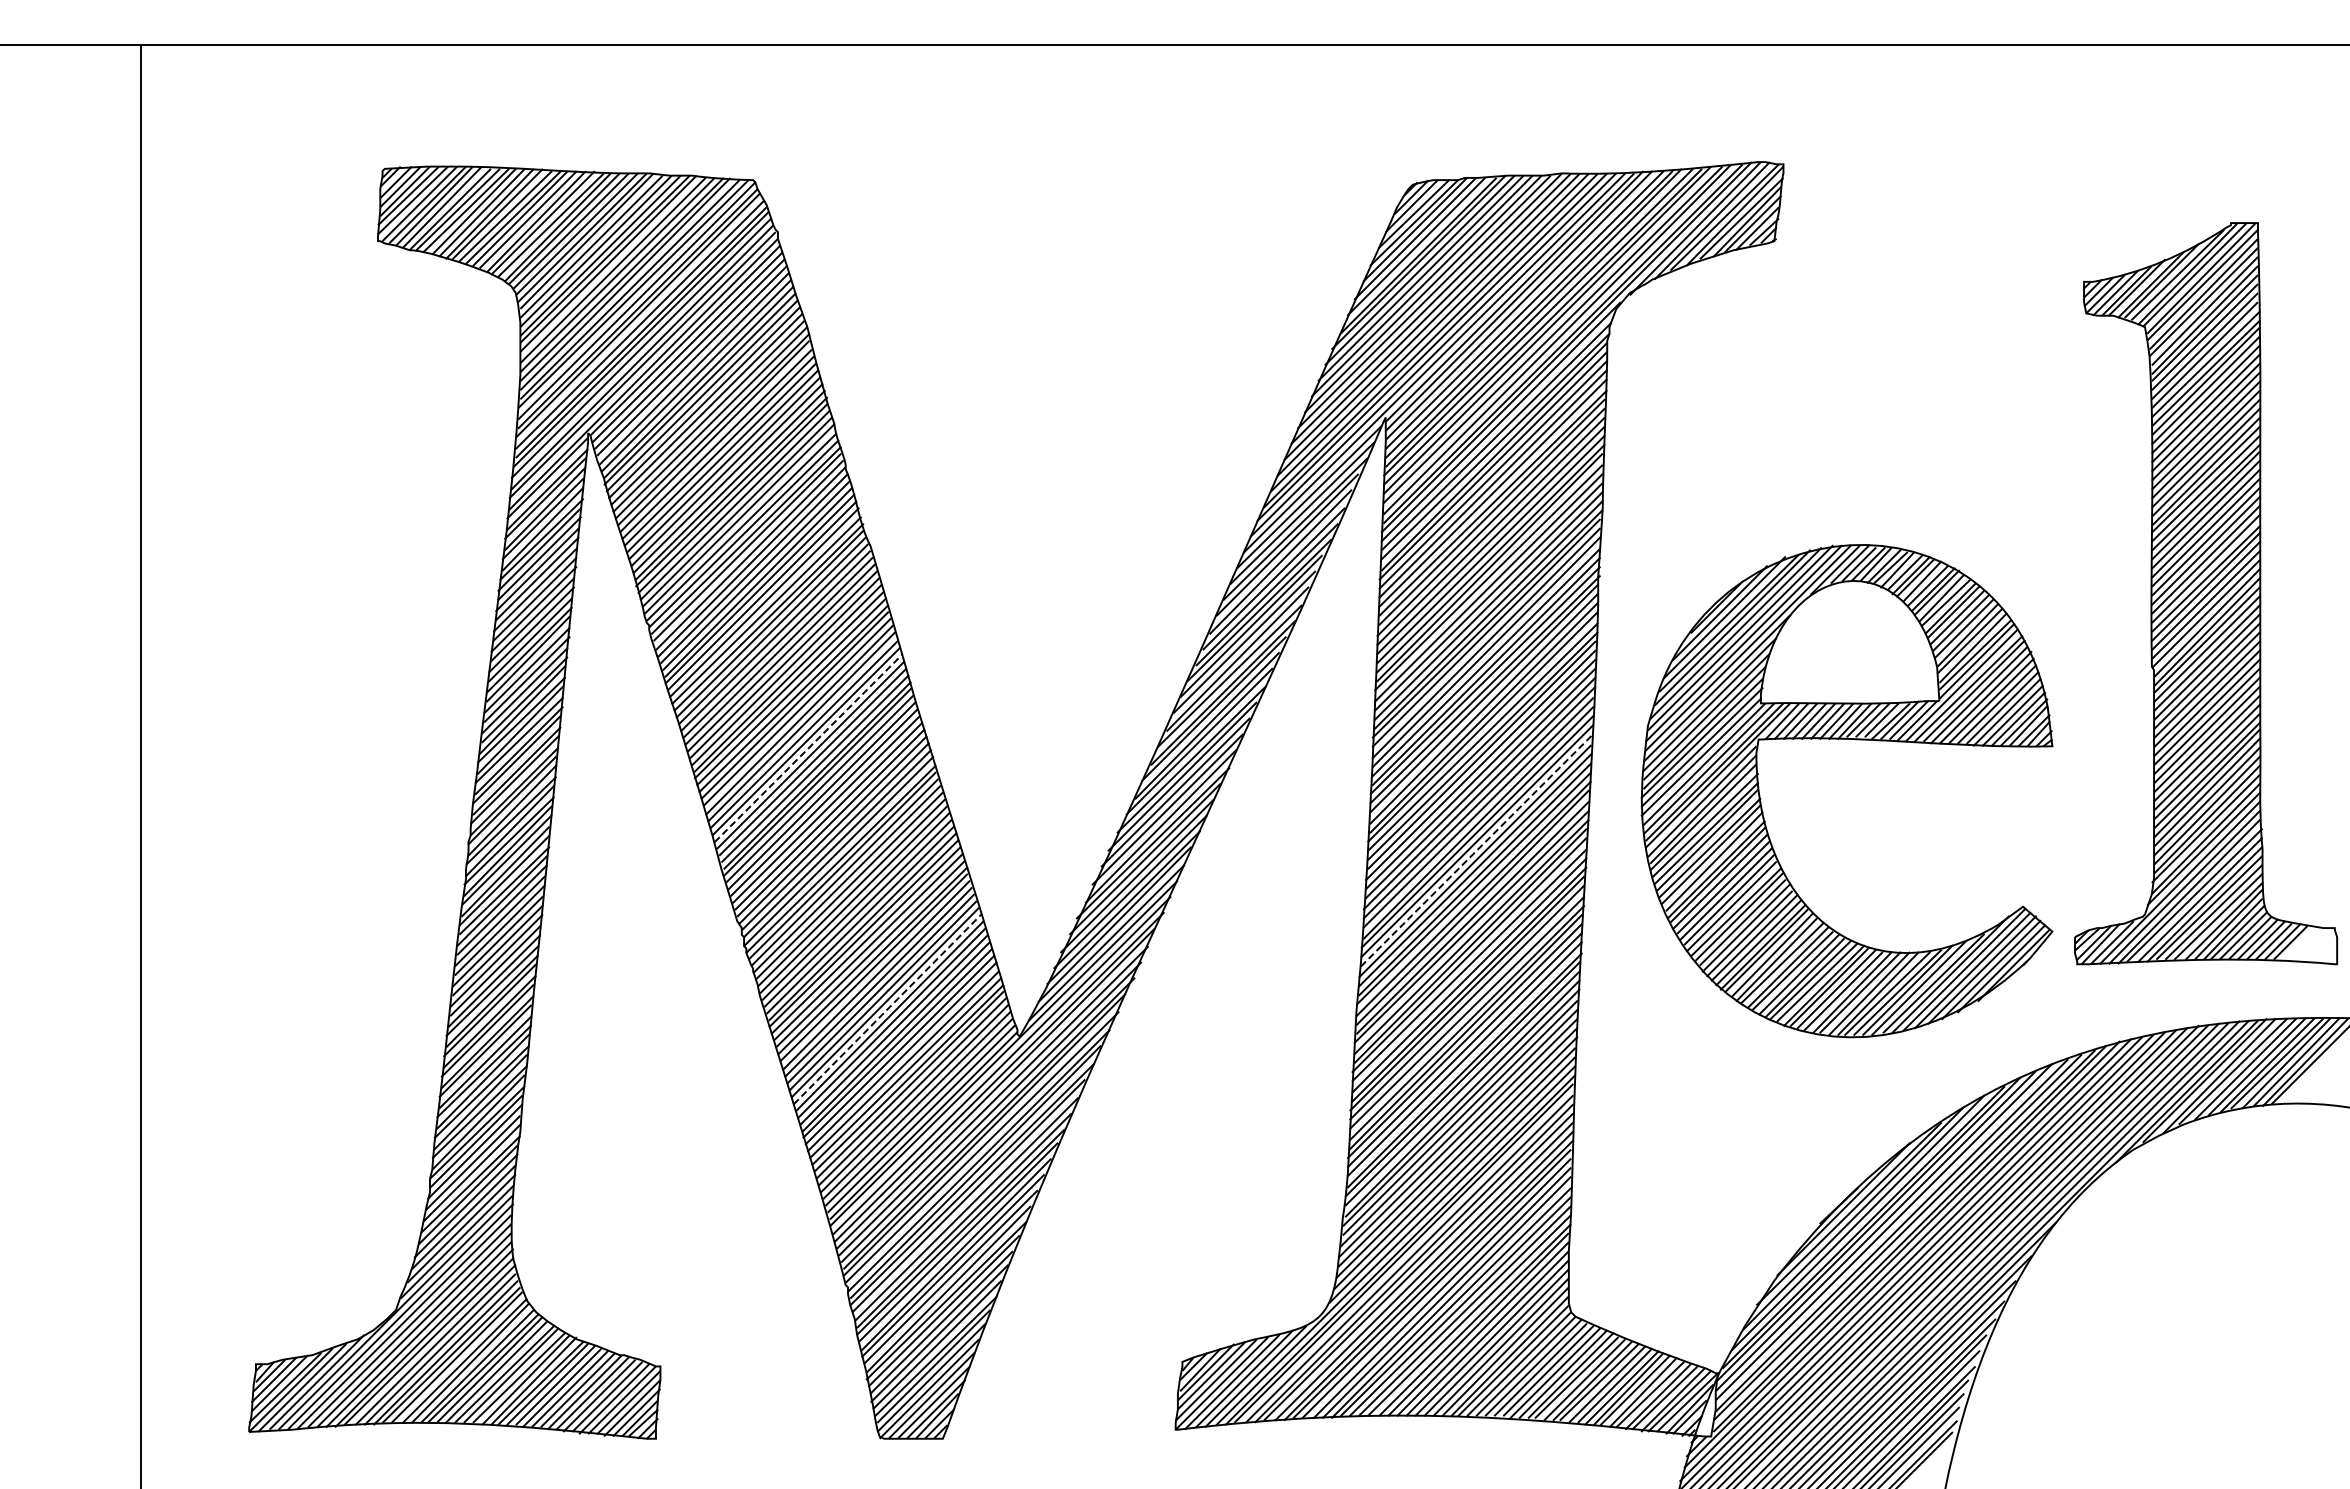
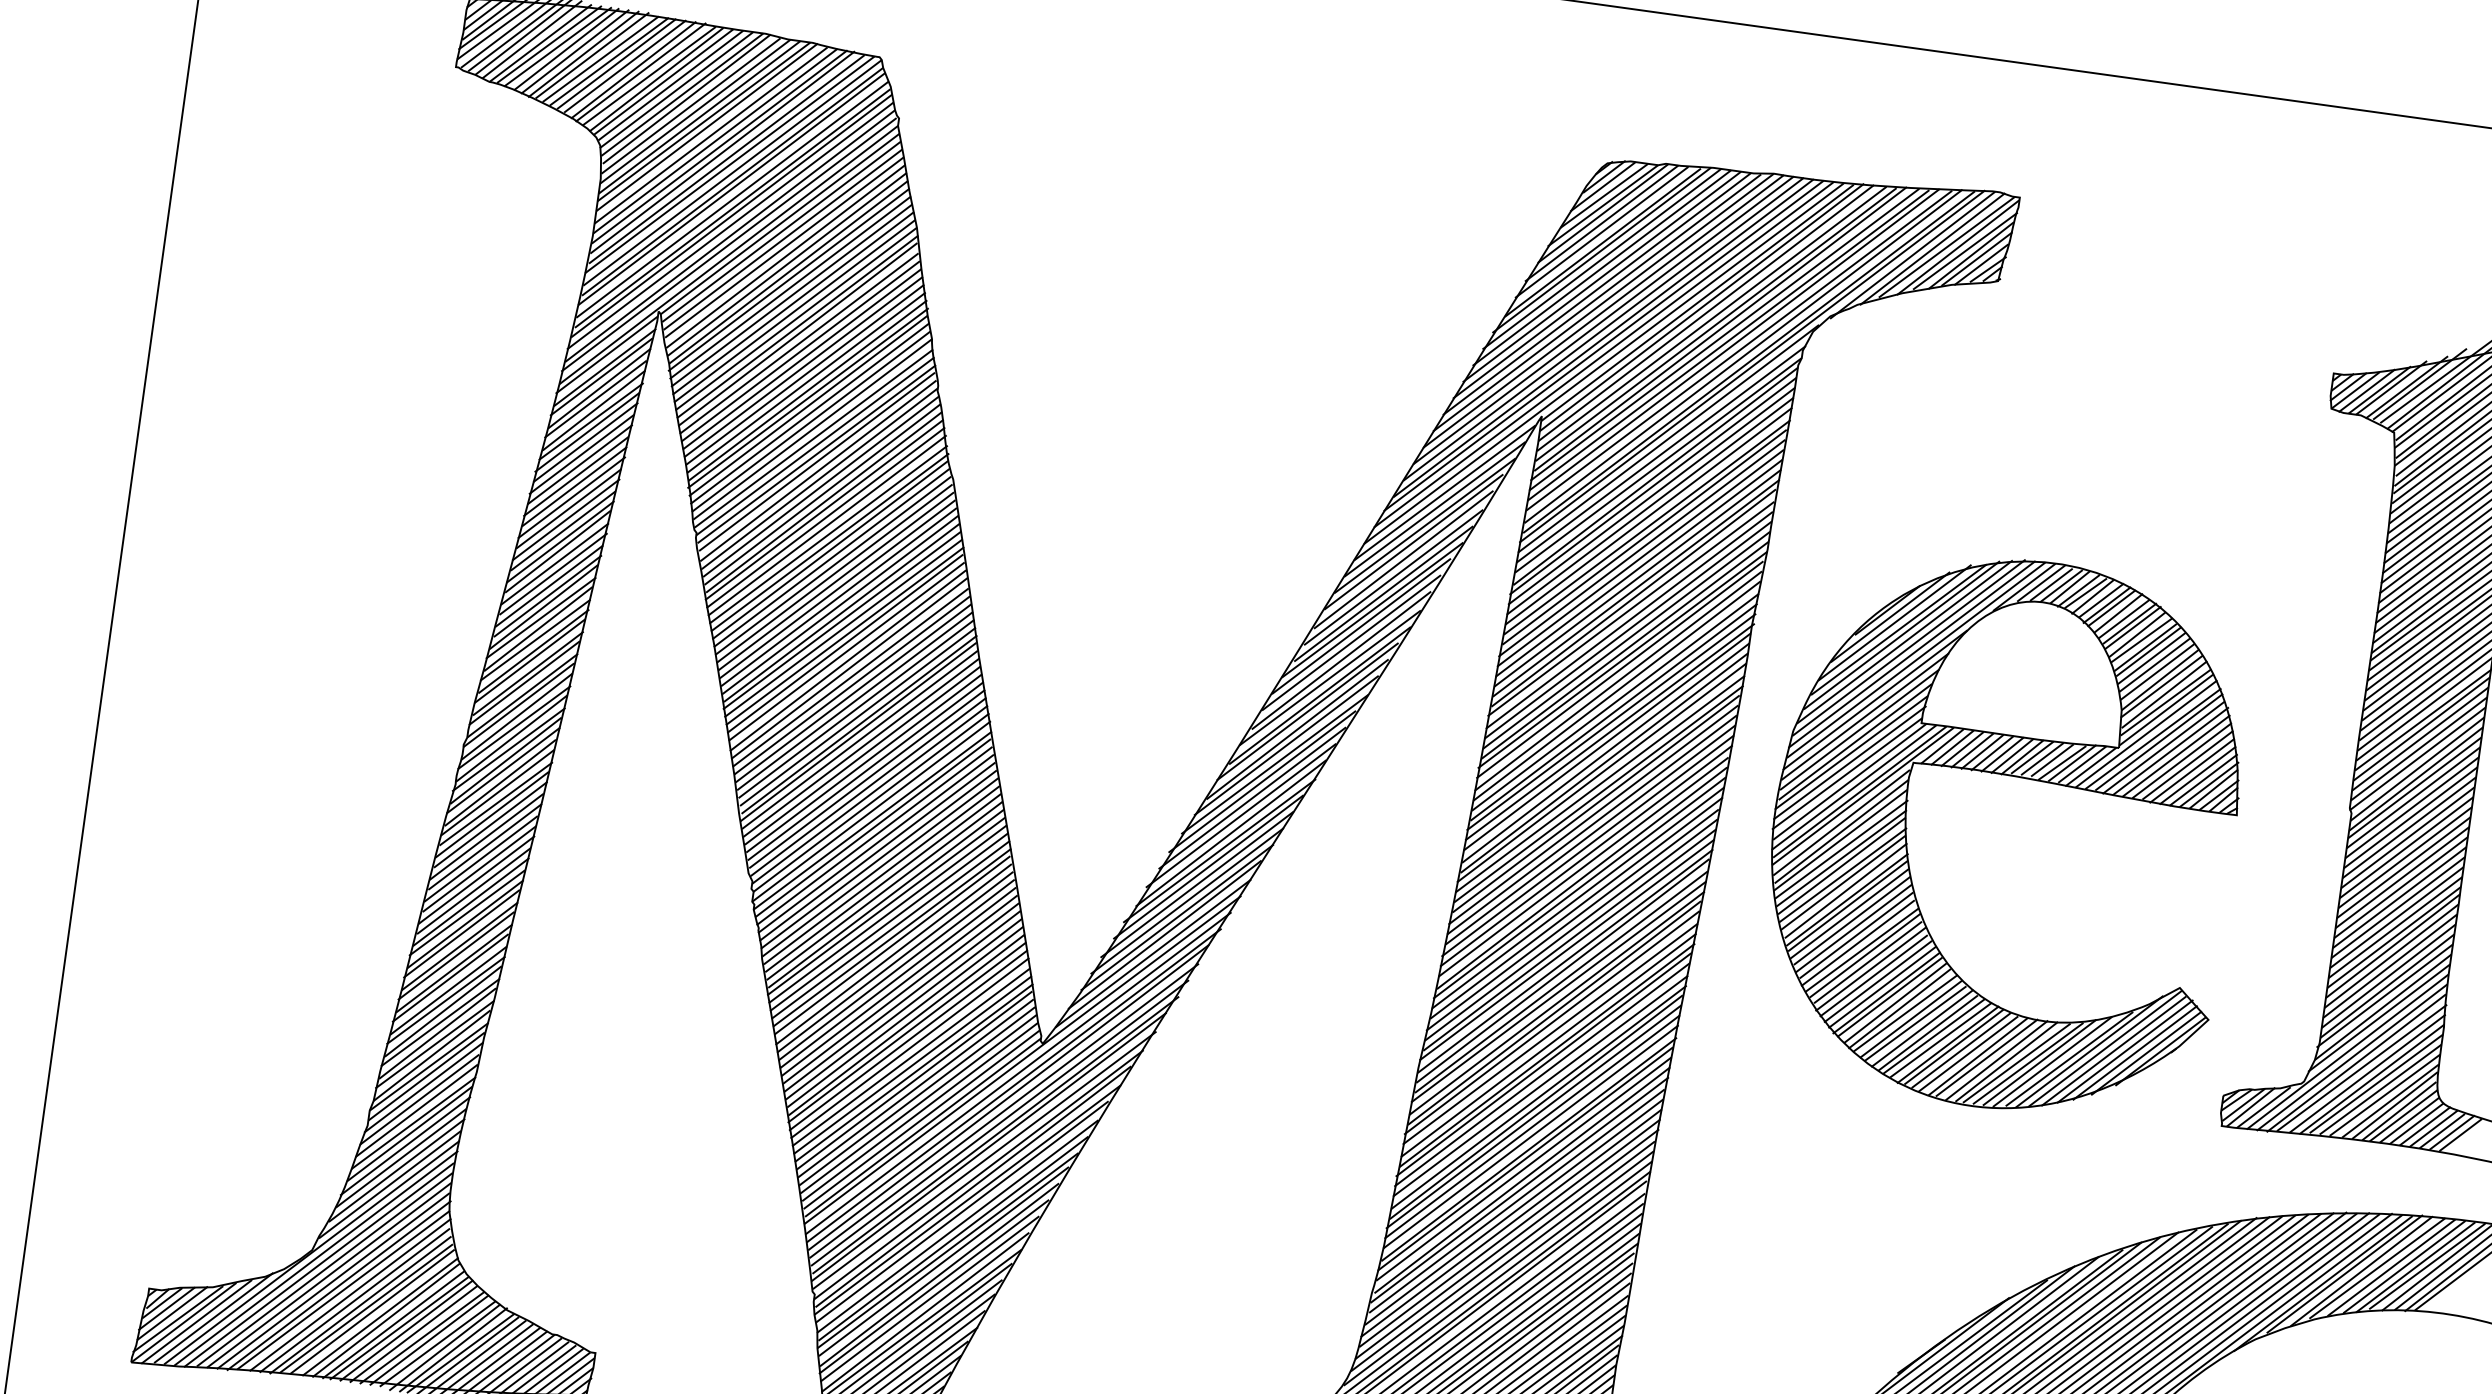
part: (1855, 740) -> (2020, 778), moved
line: (808, 748) -> (853, 693), dashed -> solid
line: (1477, 850) -> (1576, 908), dashed -> solid
line: (887, 1009) -> (900, 993), dashed -> solid

